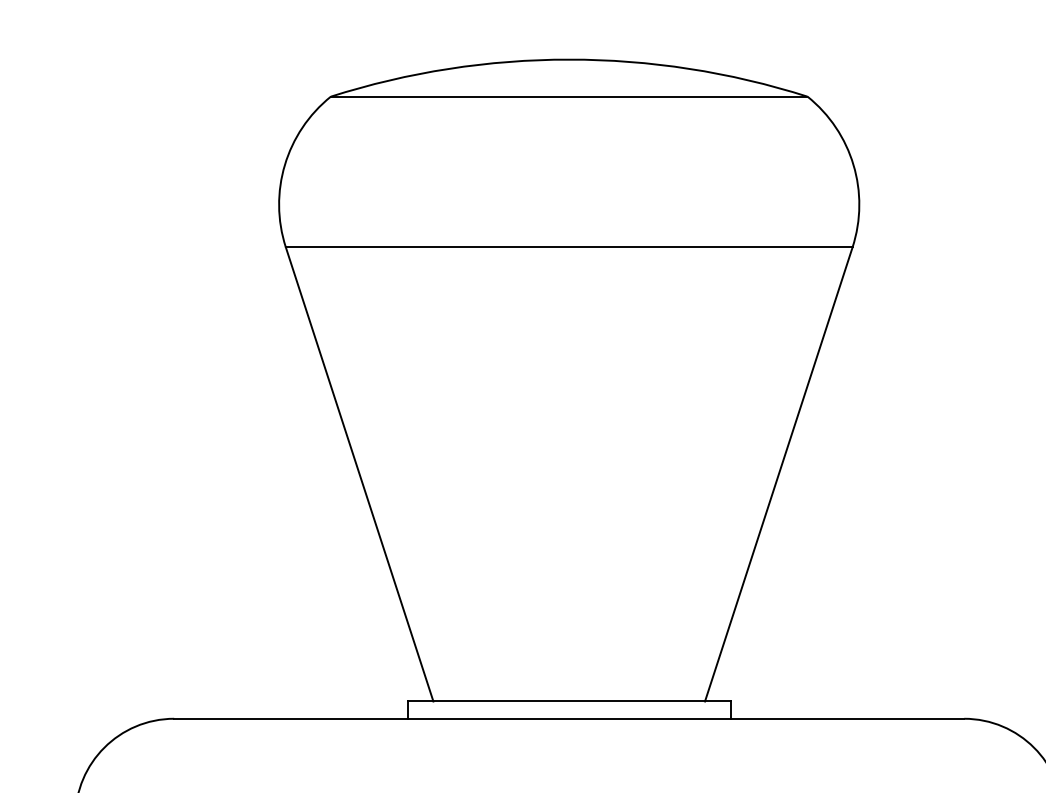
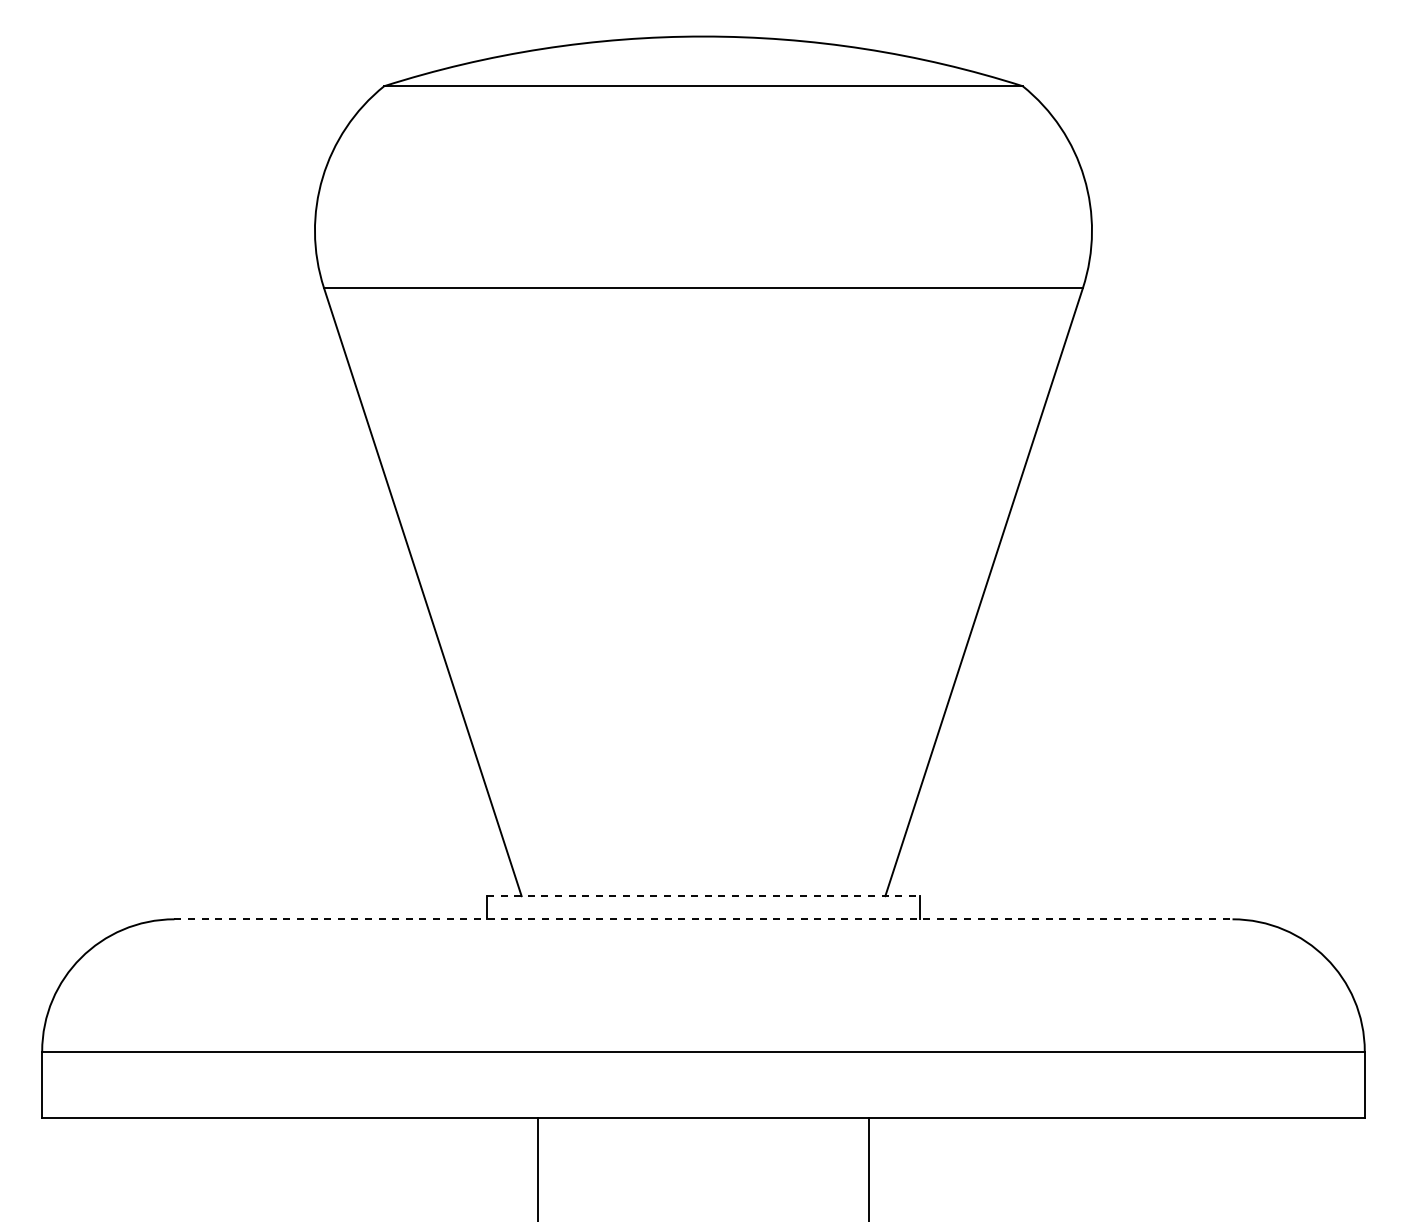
line: (569, 701) -> (703, 896), solid -> dashed
line: (569, 718) -> (703, 919), solid -> dashed

